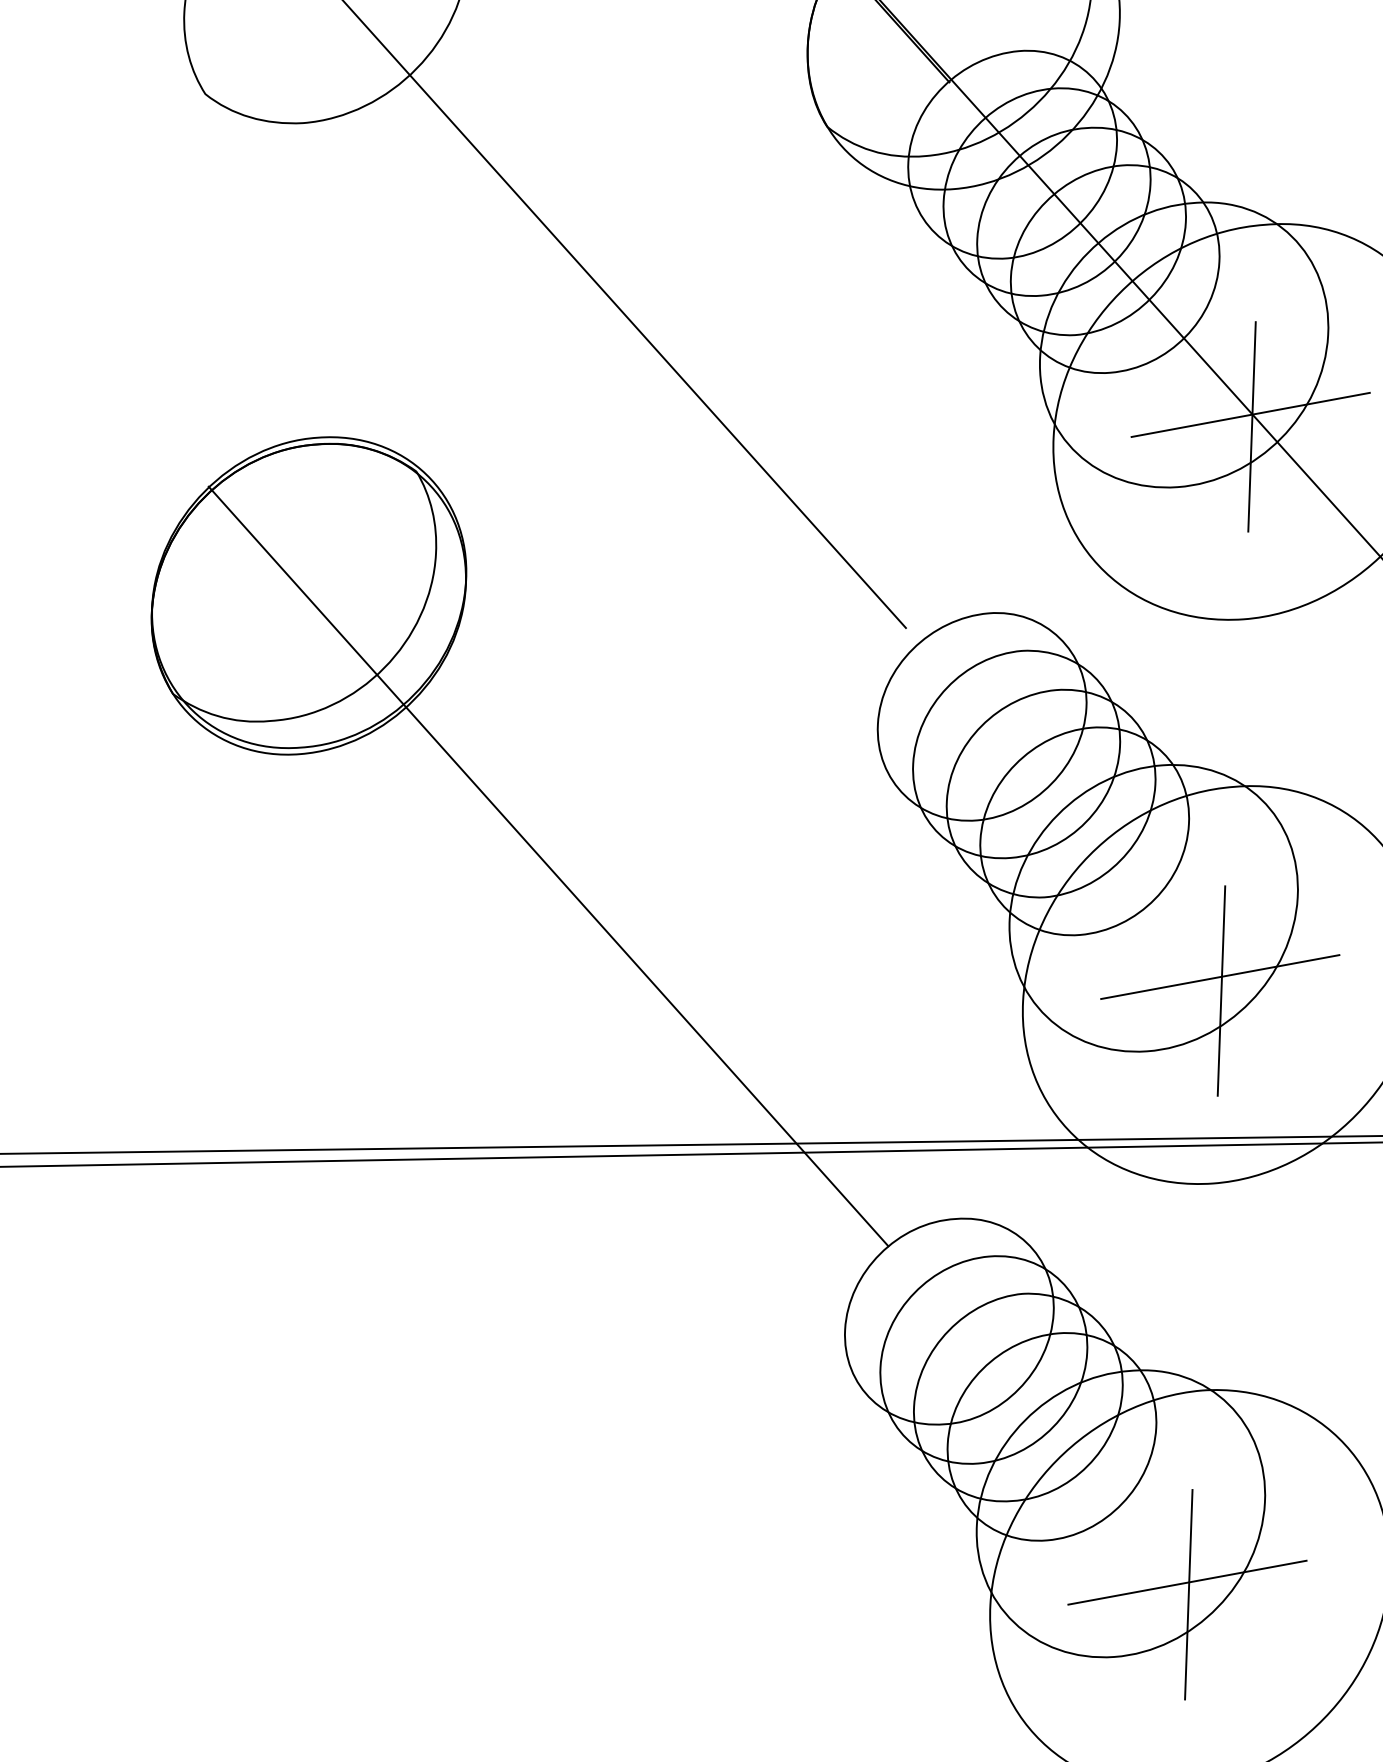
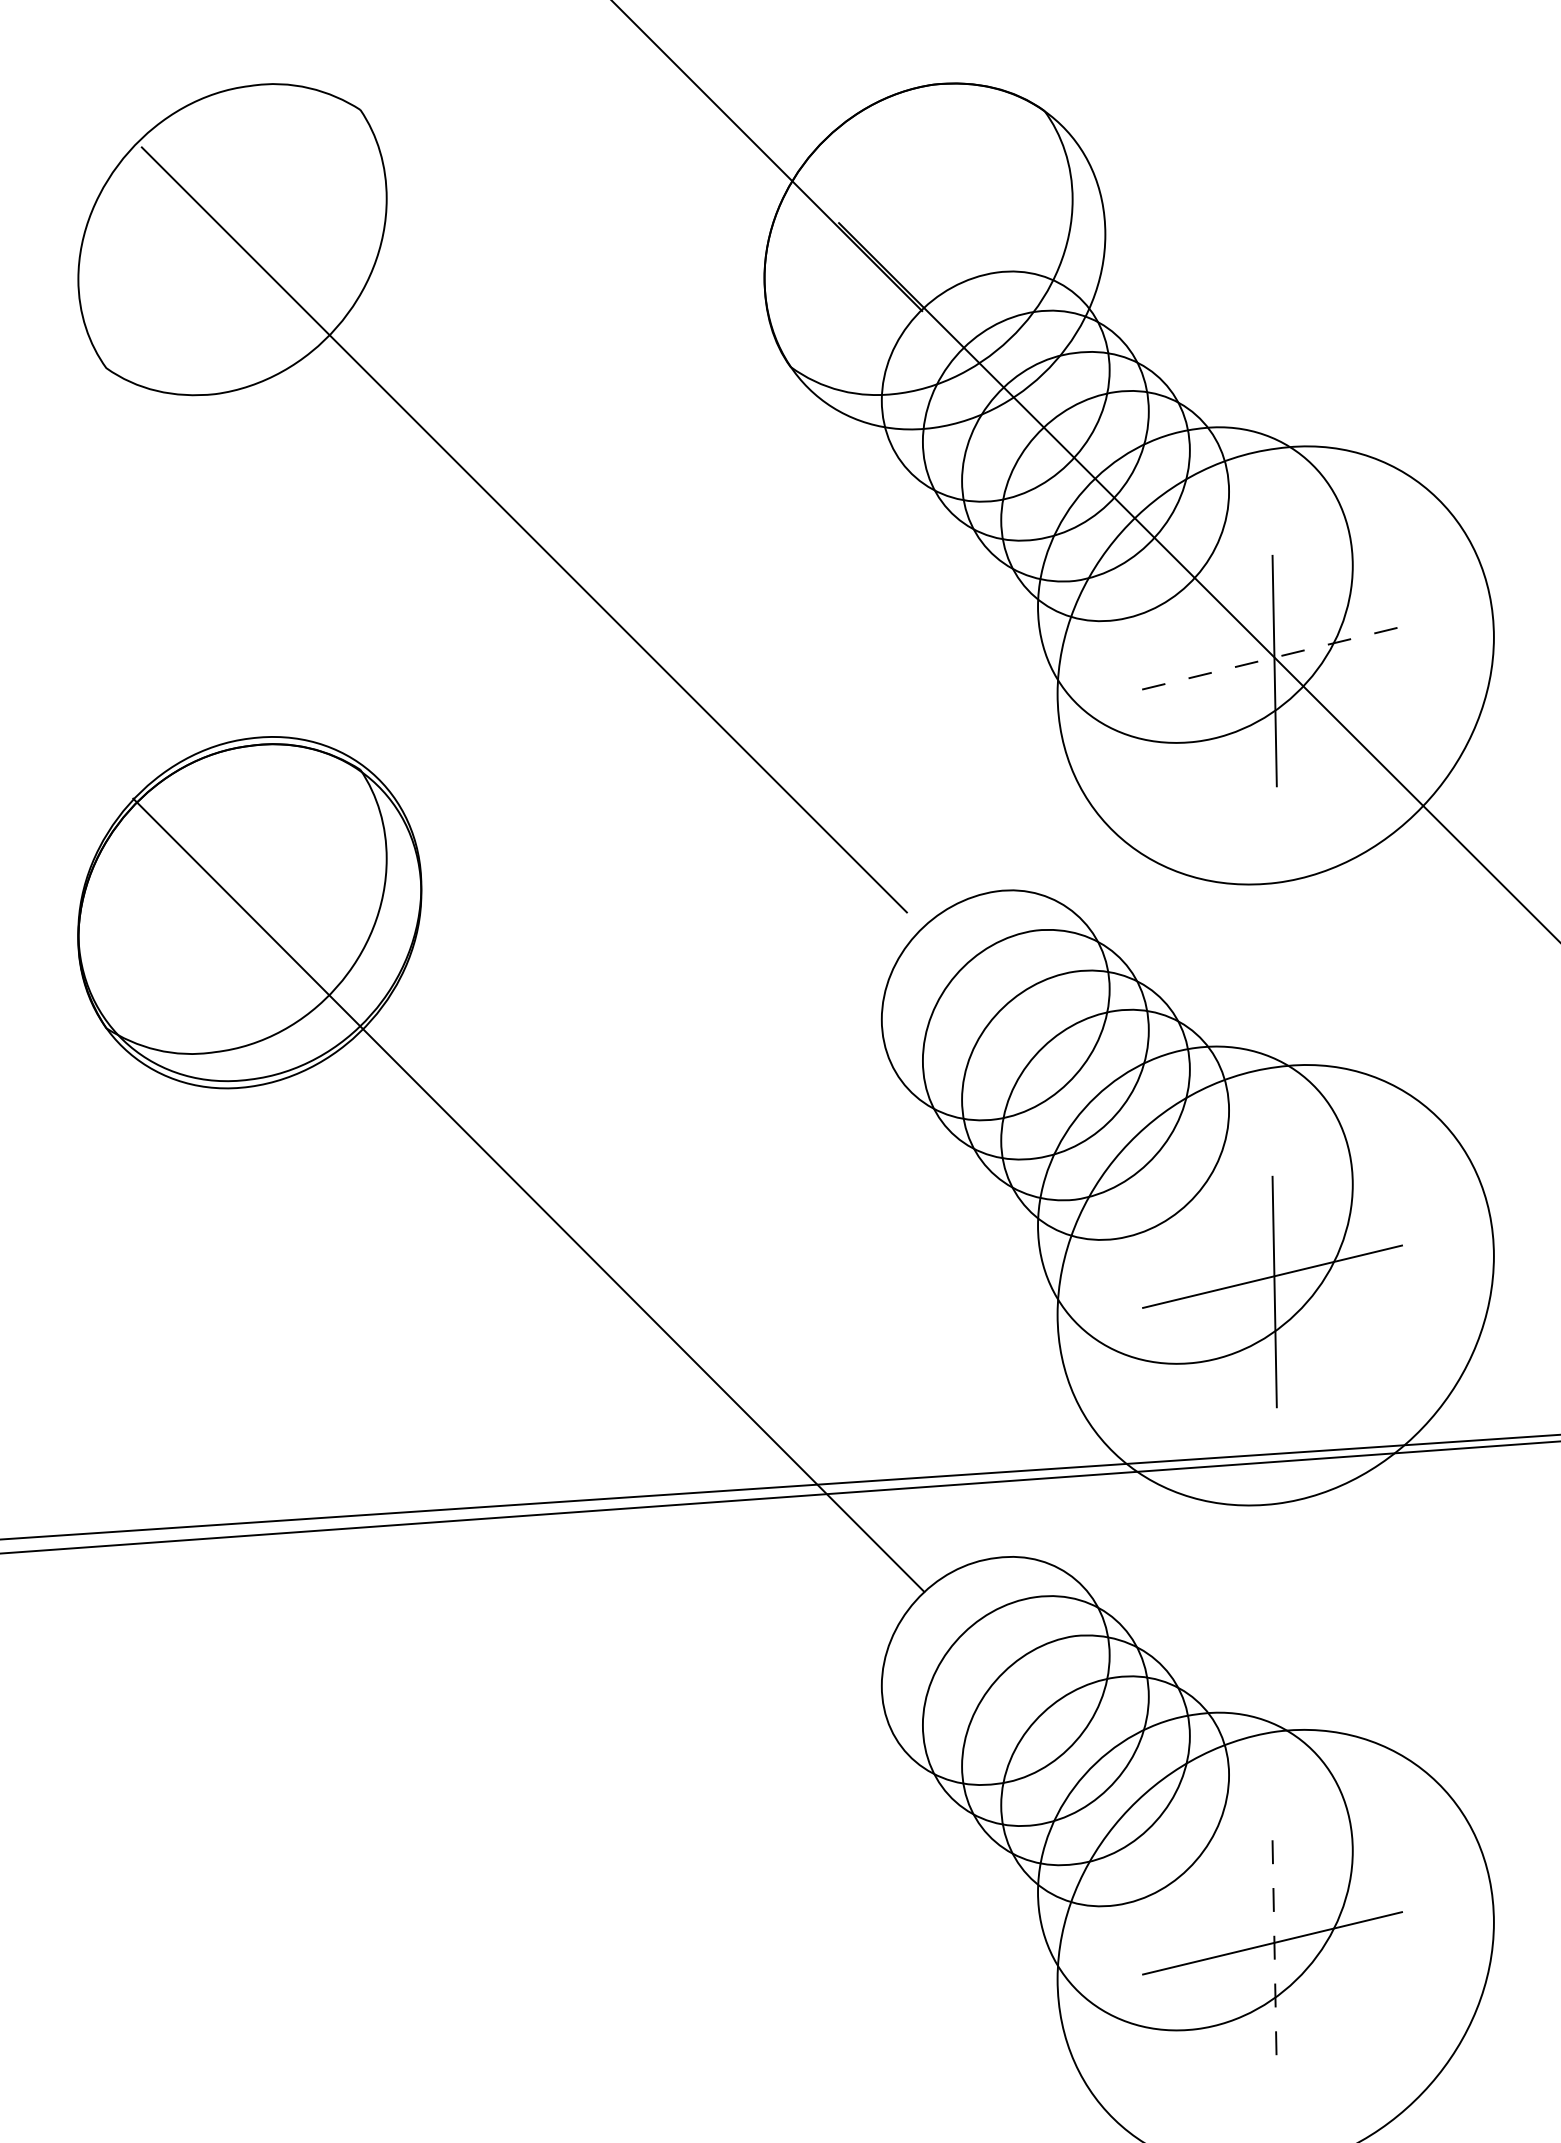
line: (1251, 414) -> (1273, 657), solid -> dashed
line: (1188, 1594) -> (1274, 1956), solid -> dashed

